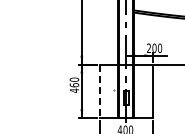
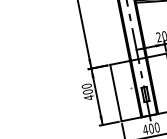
text: (73, 84) -> (86, 91), 460 -> 400
line: (99, 91) -> (115, 93), dashed -> solid

